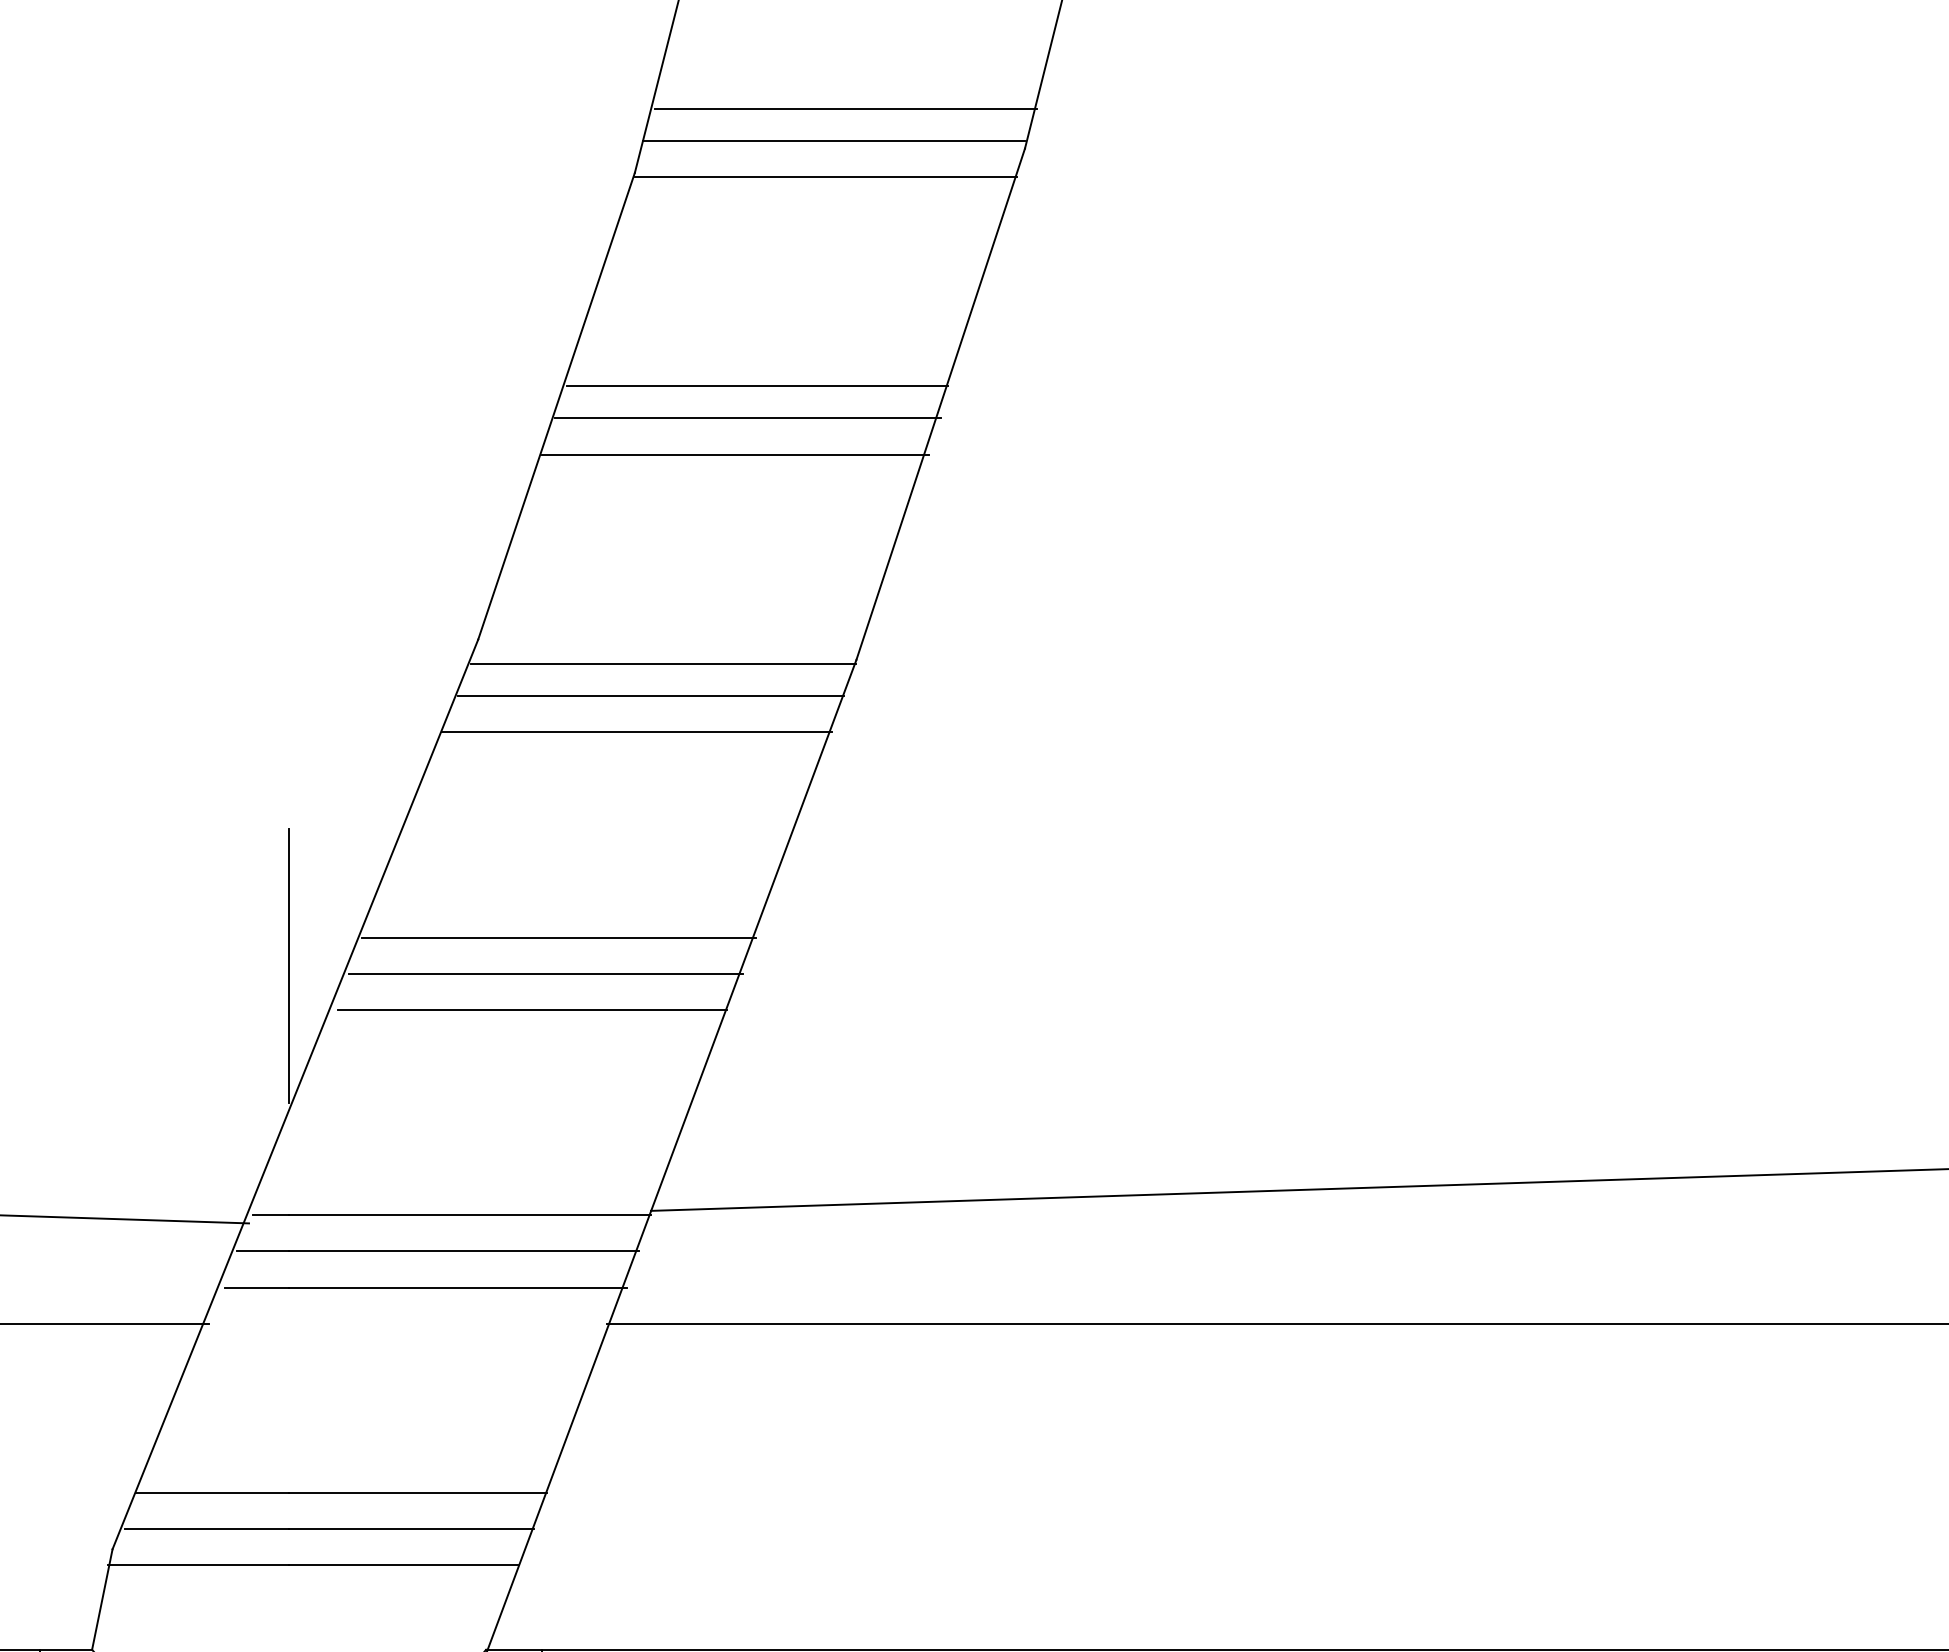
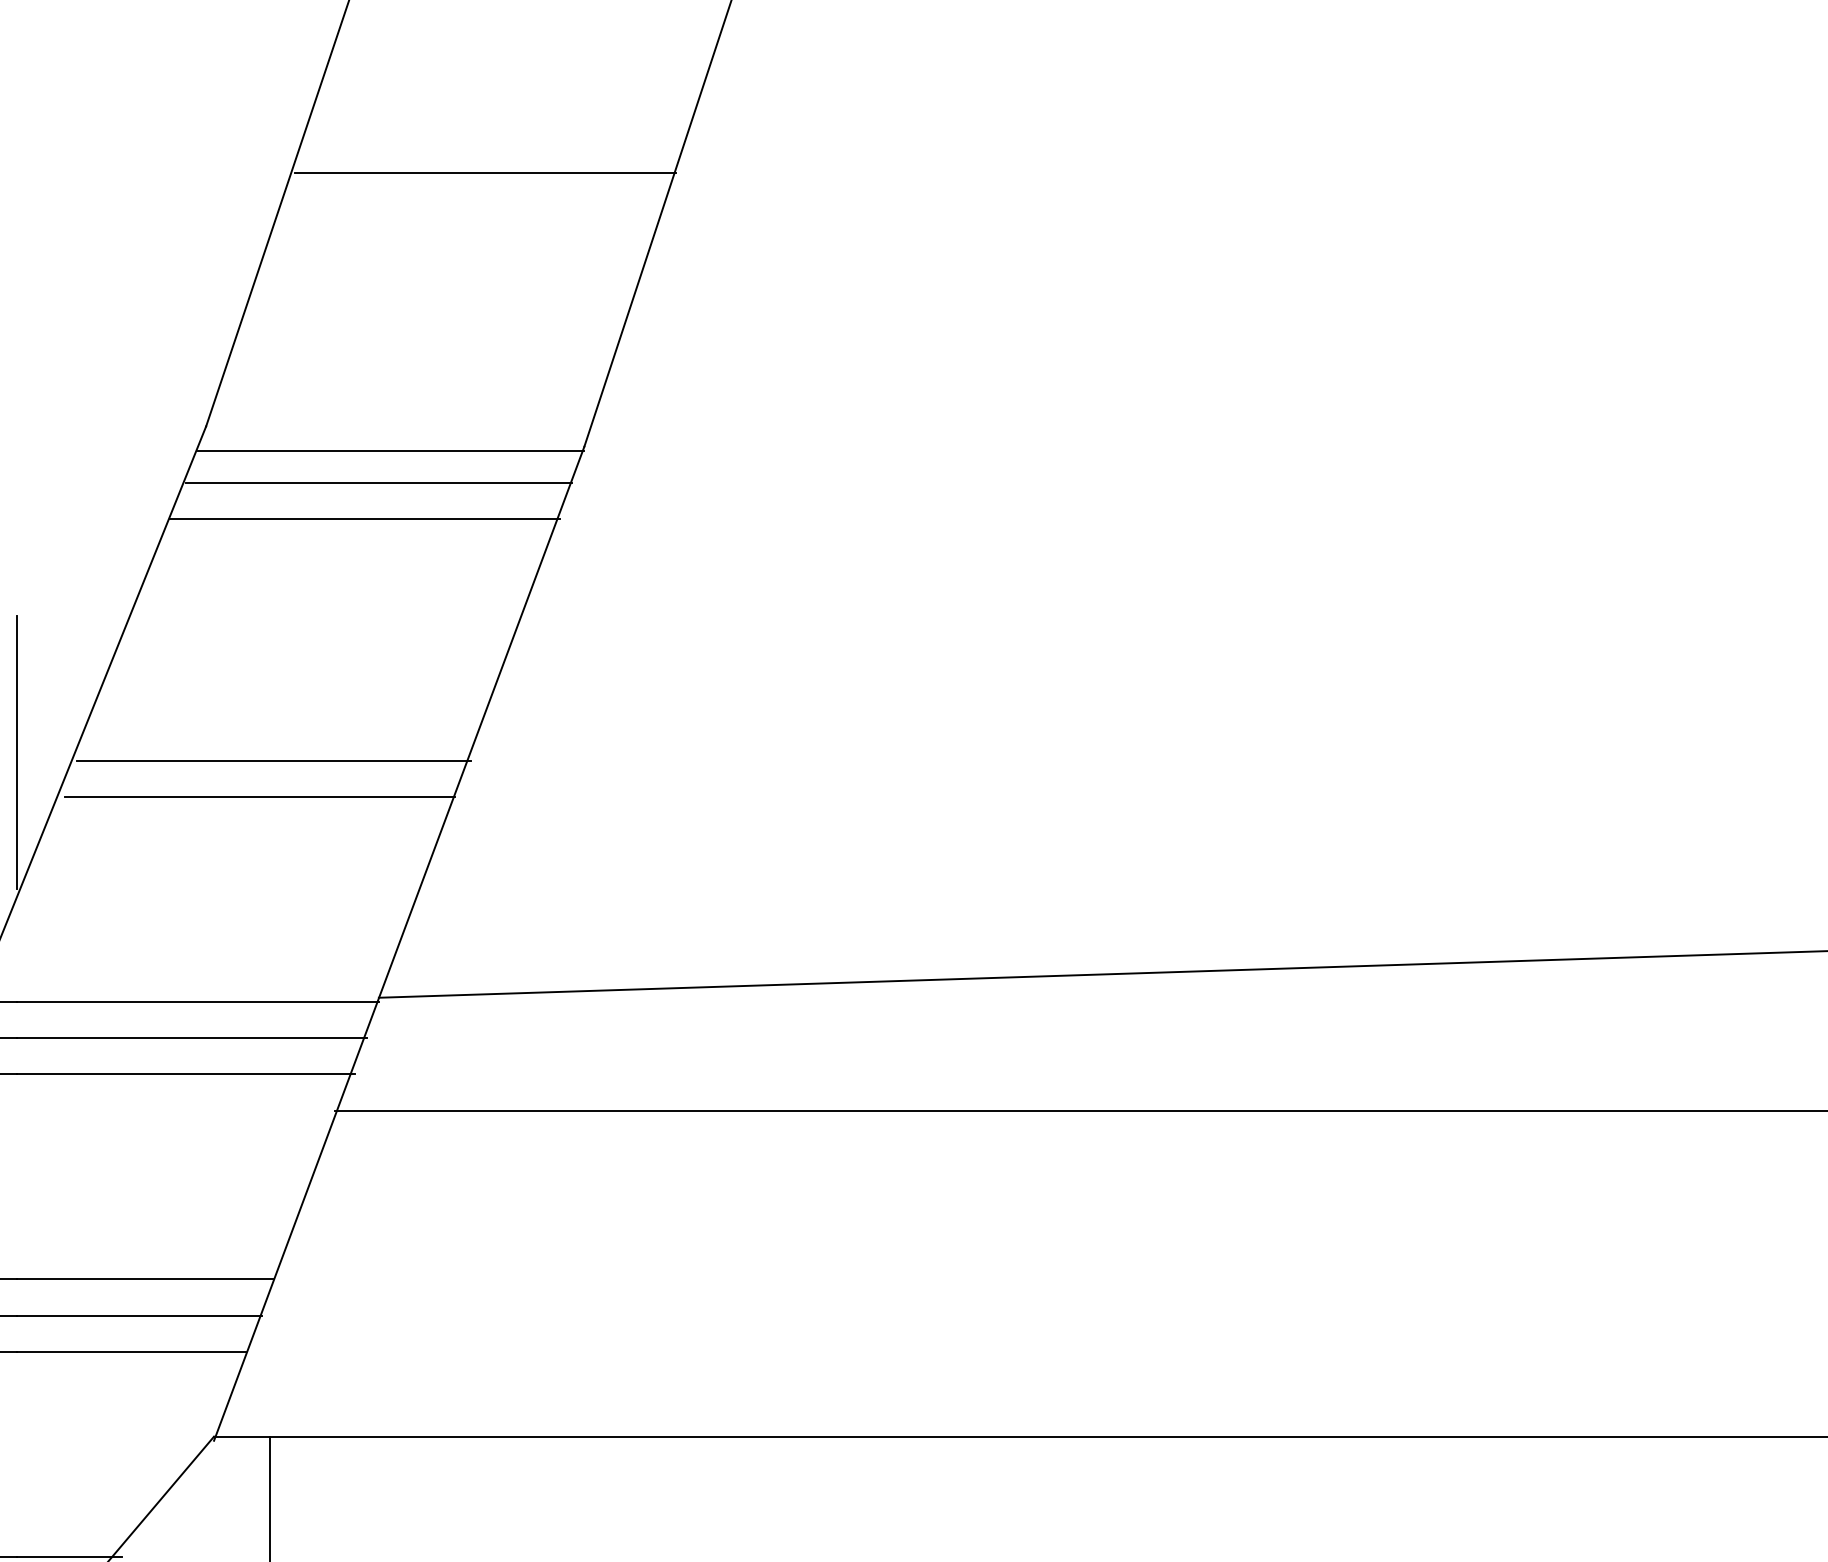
line: (747, 418) -> (475, 205), removed
line: (735, 454) -> (463, 241), removed
line: (558, 937) -> (286, 724), removed

